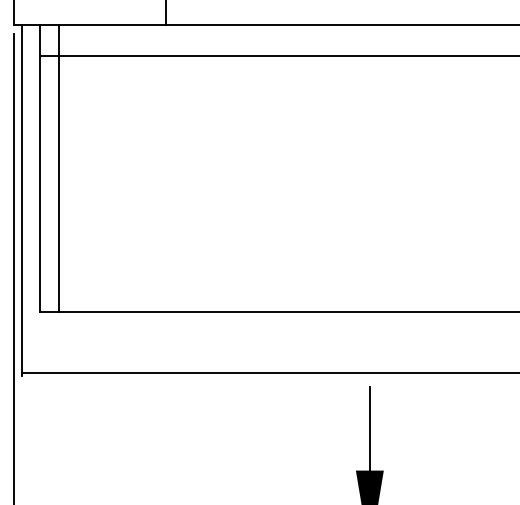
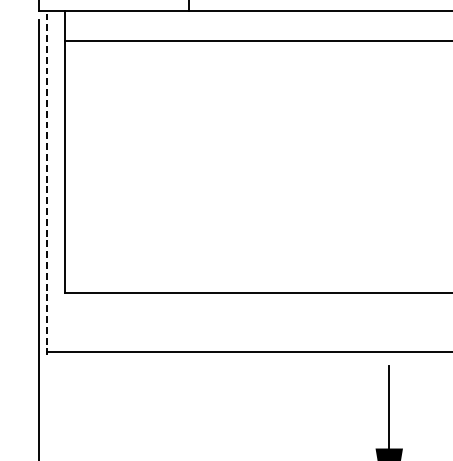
line: (58, 168) -> (83, 151), removed
line: (21, 200) -> (47, 183), solid -> dashed

